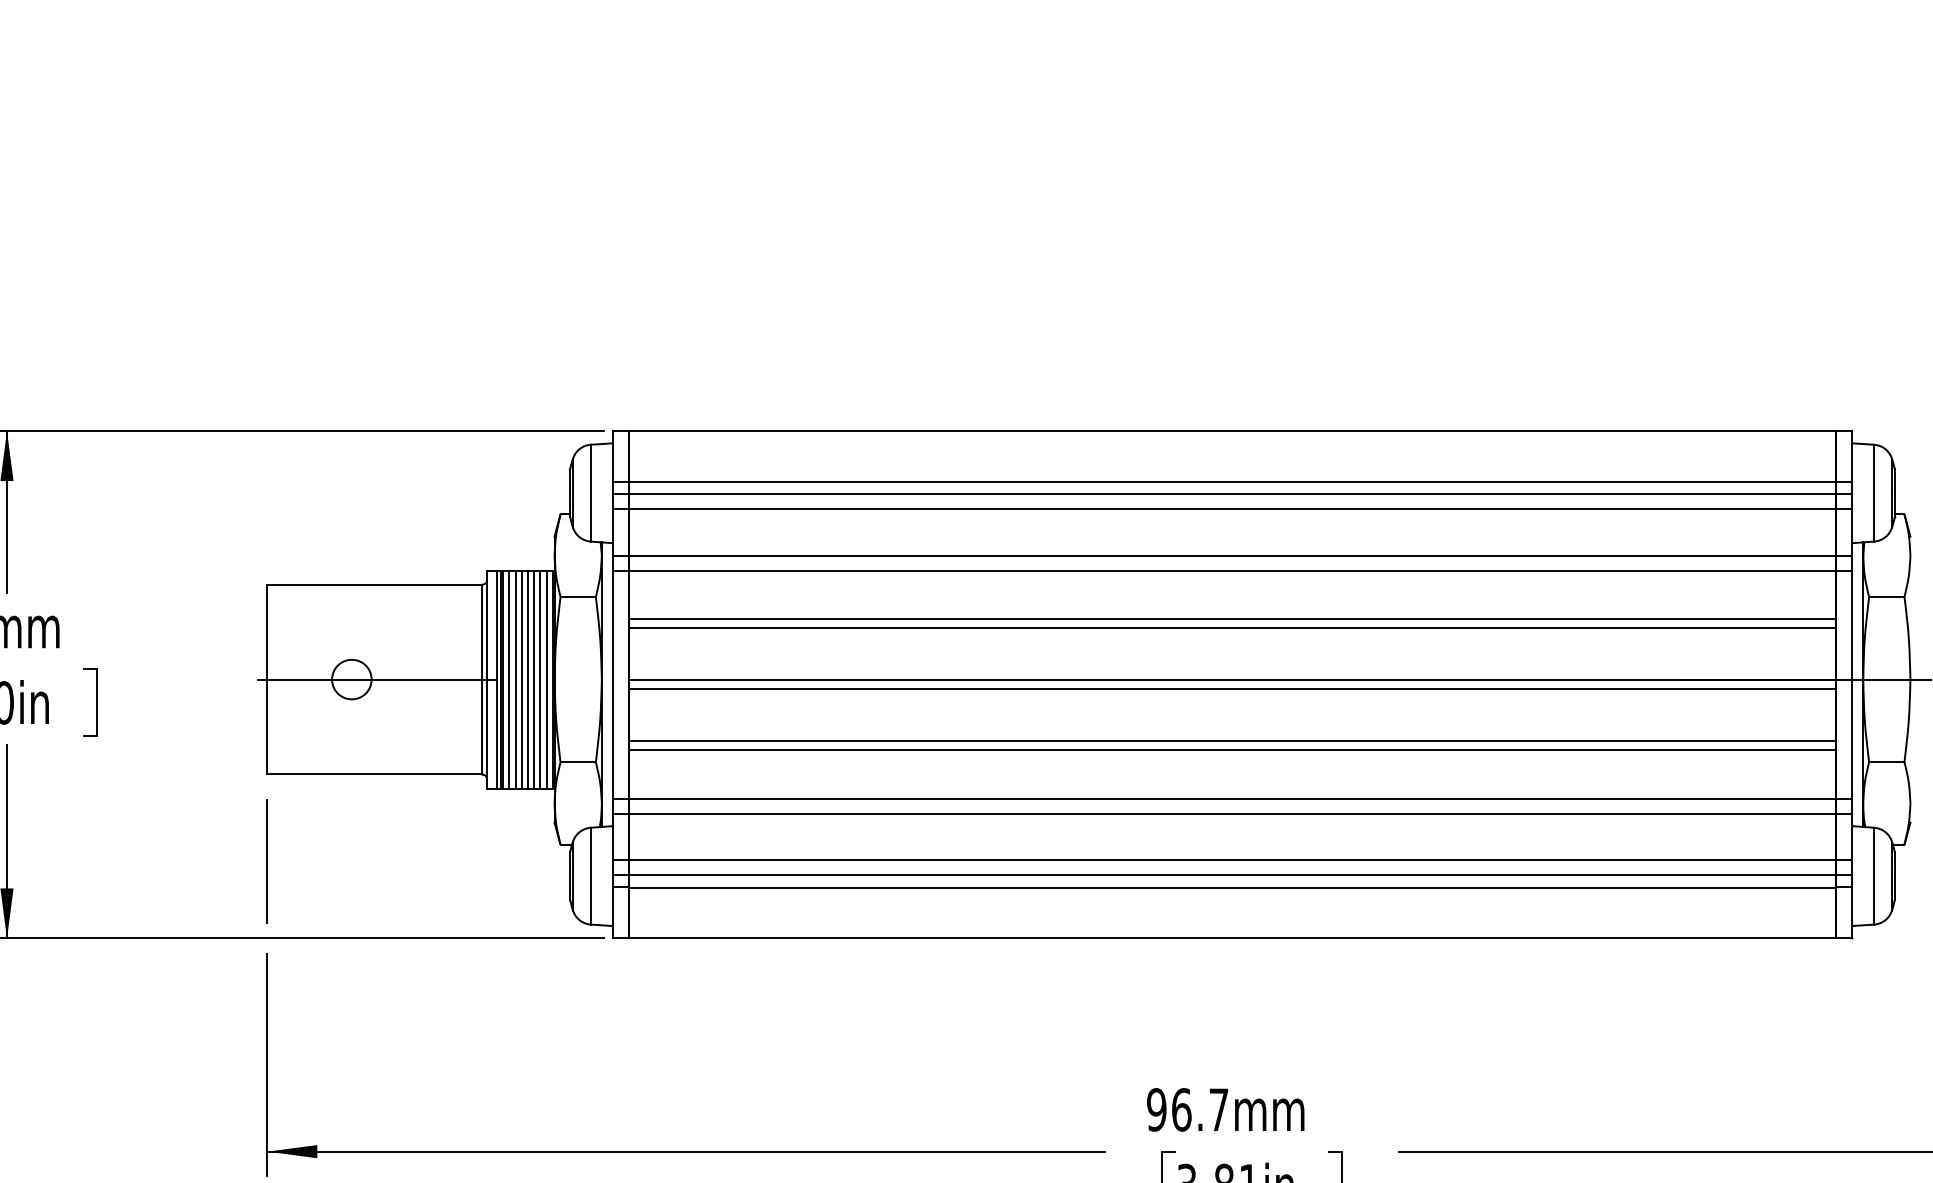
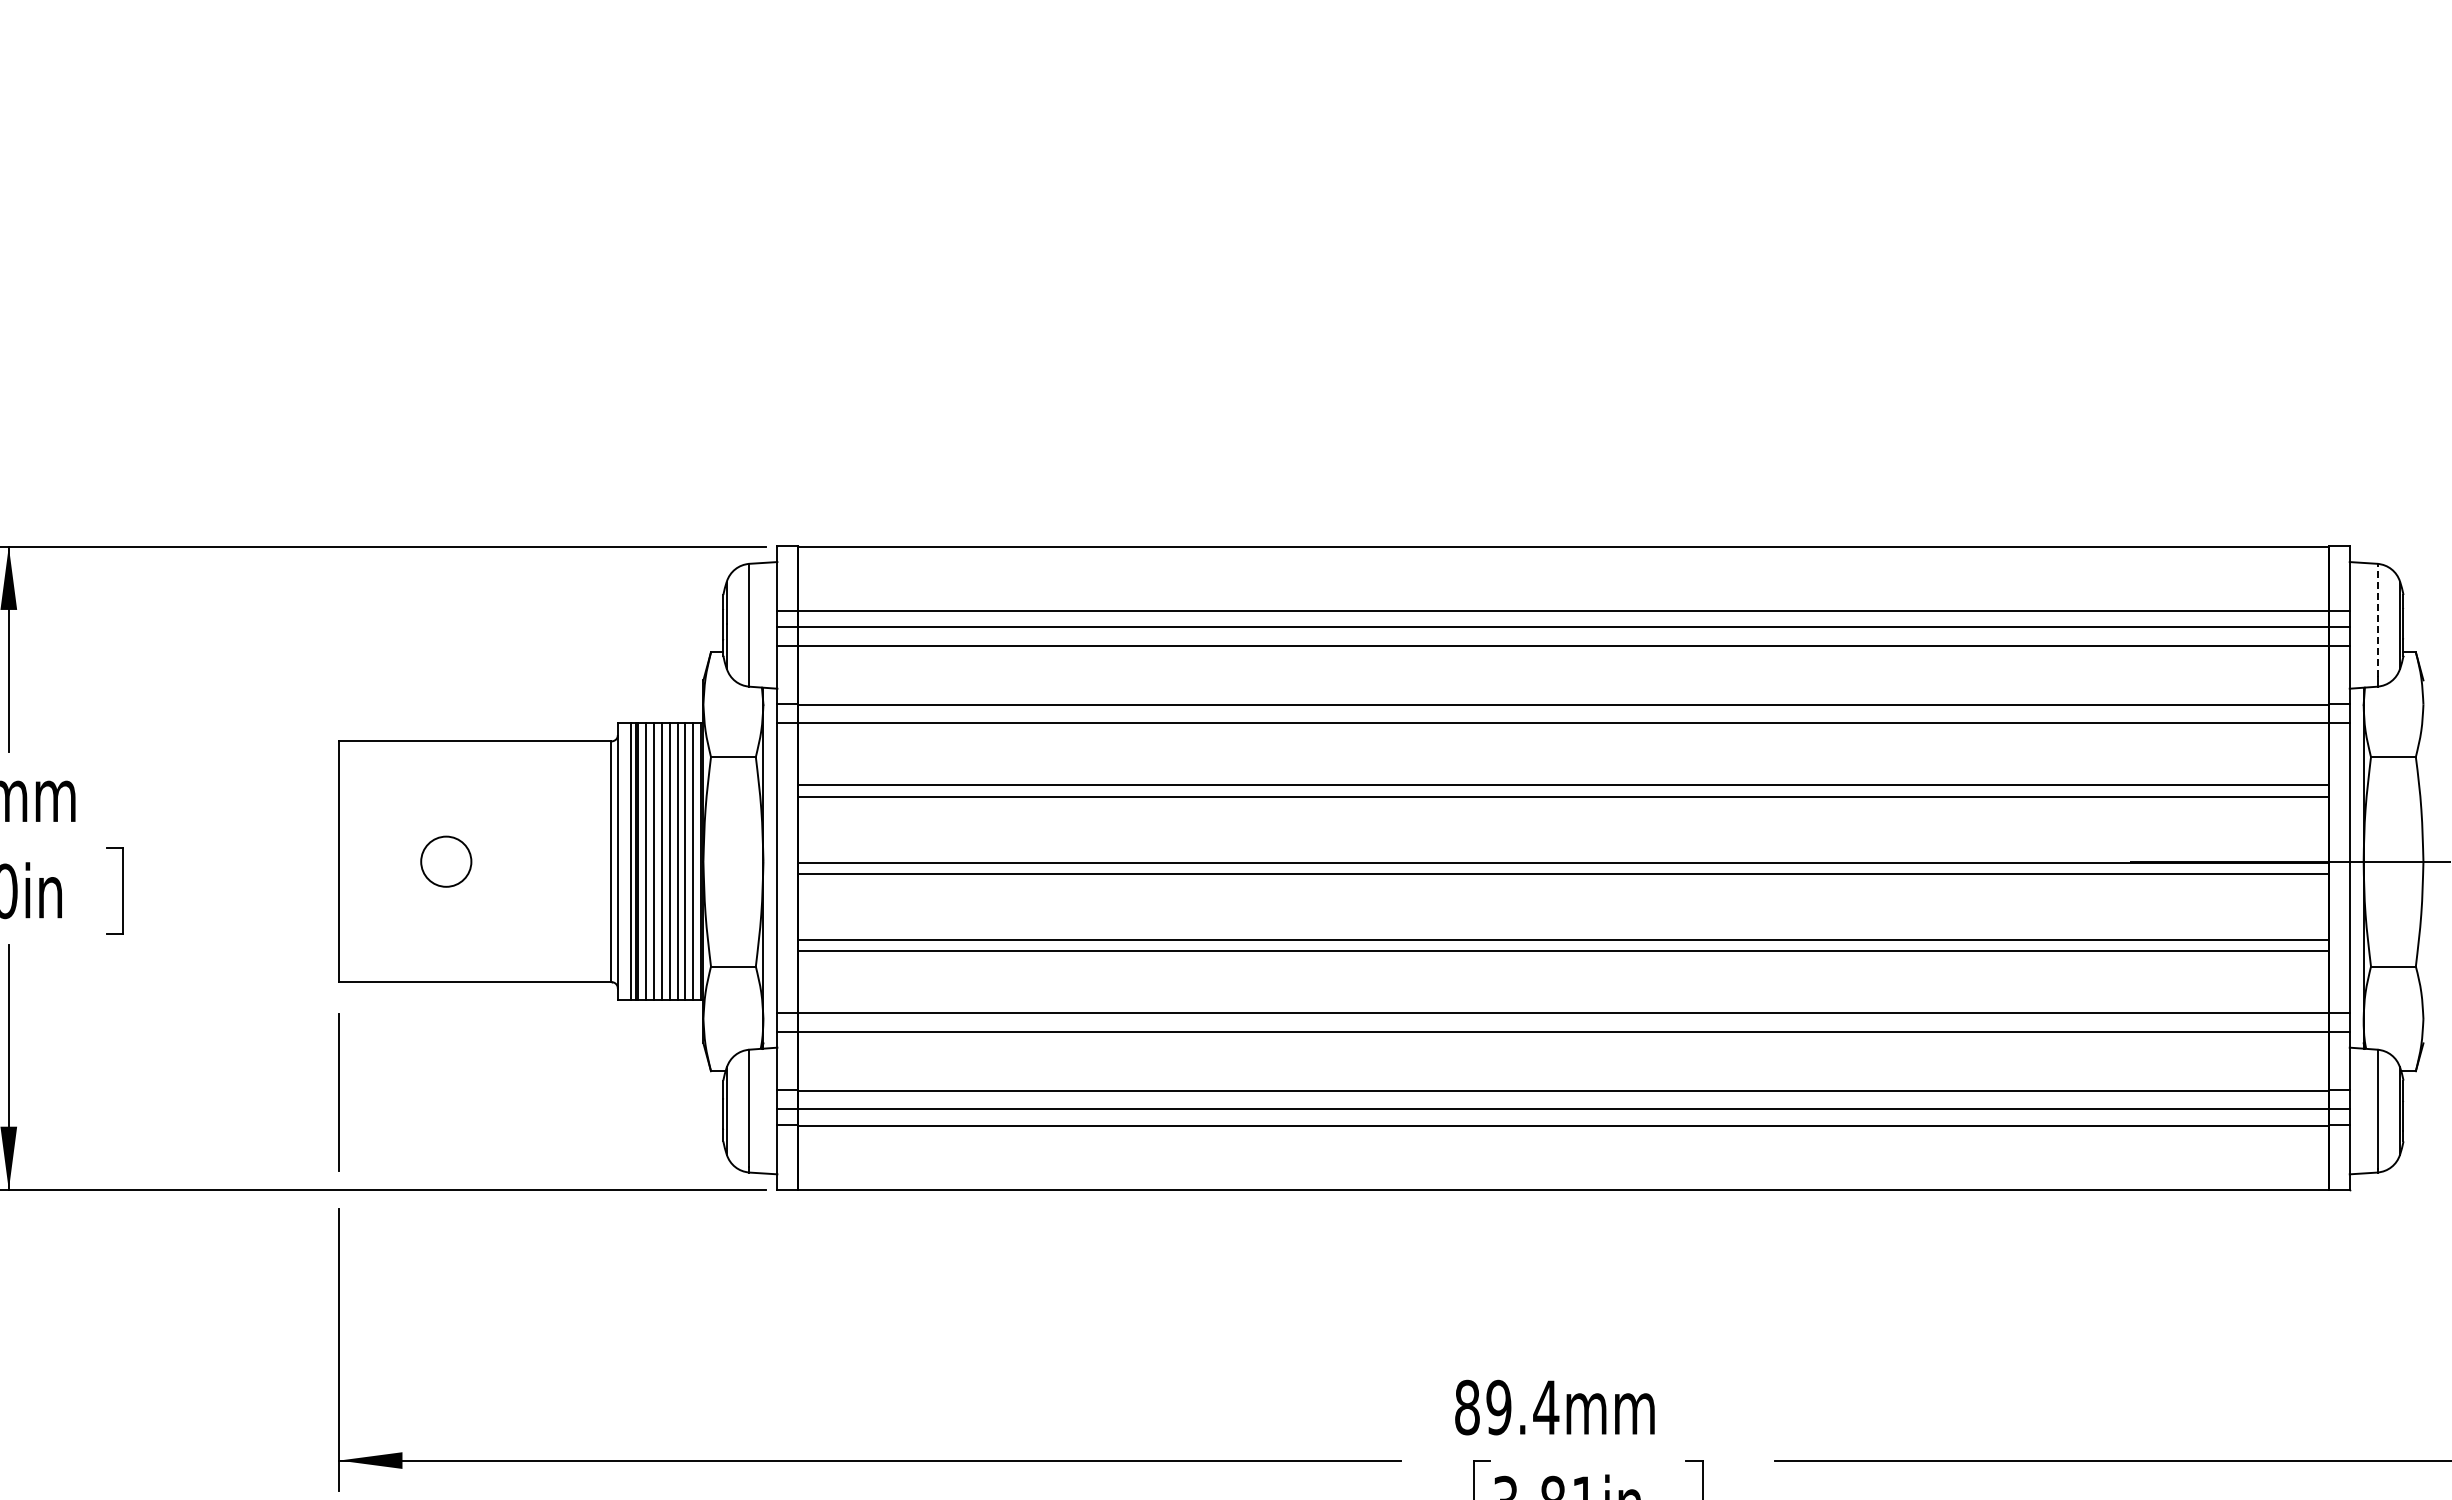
line: (1874, 488) -> (2377, 619), solid -> dashed
line: (377, 679) -> (478, 861), removed
text: (1187, 1109) -> (1506, 1407), 96.7mm -> 89.4mm

